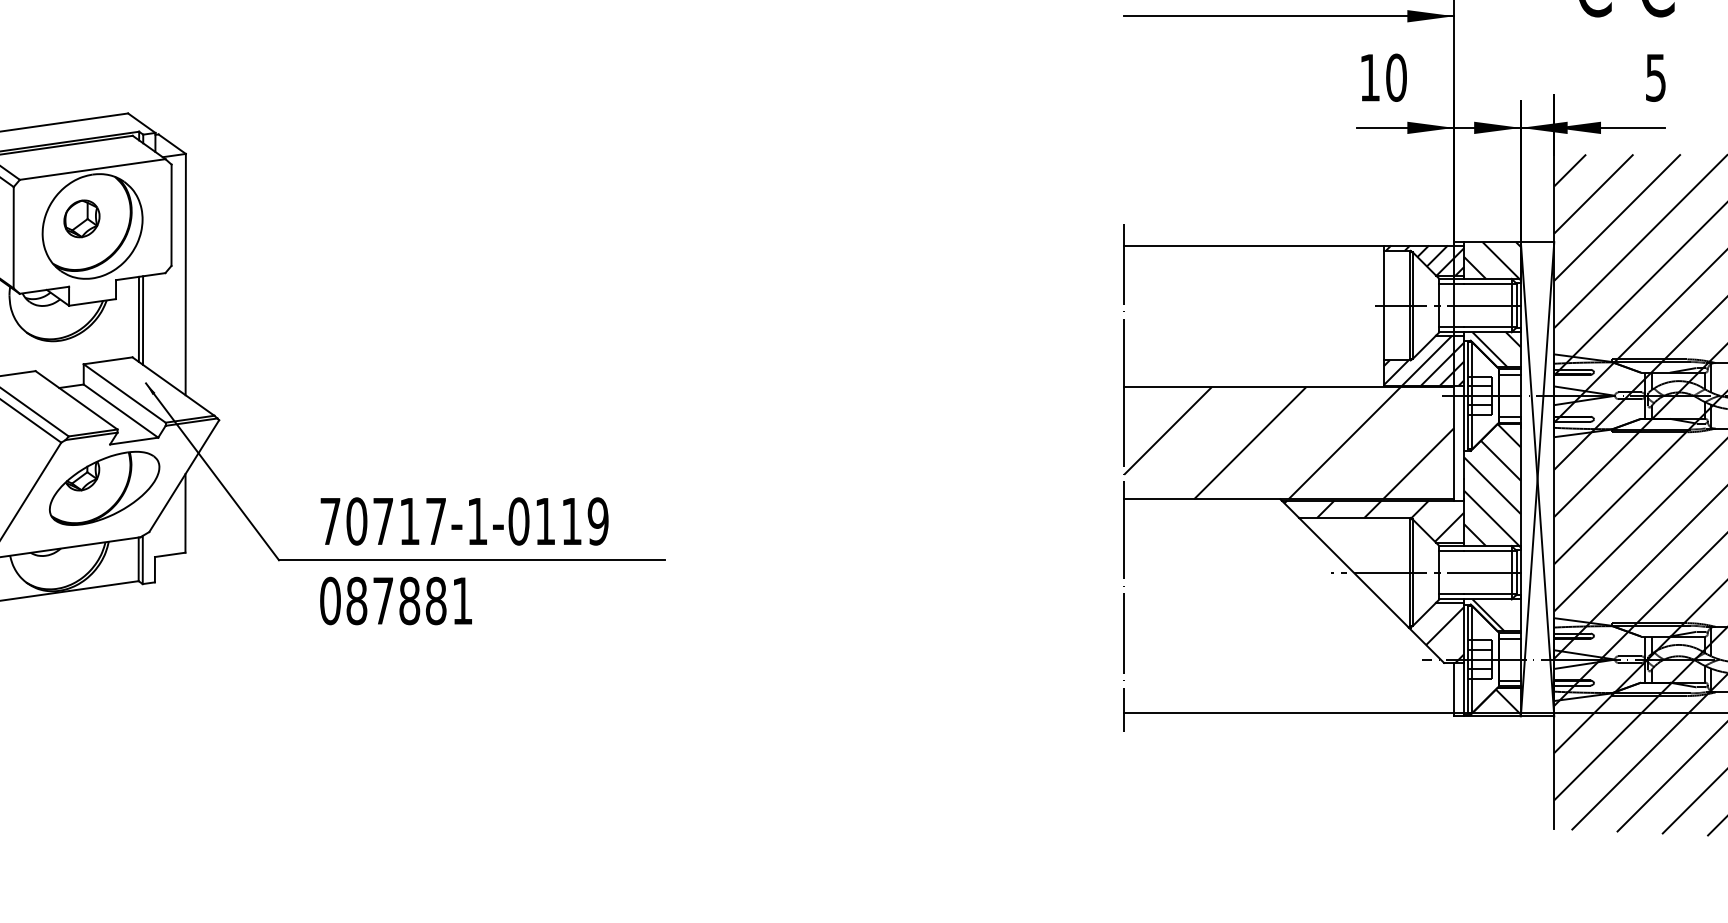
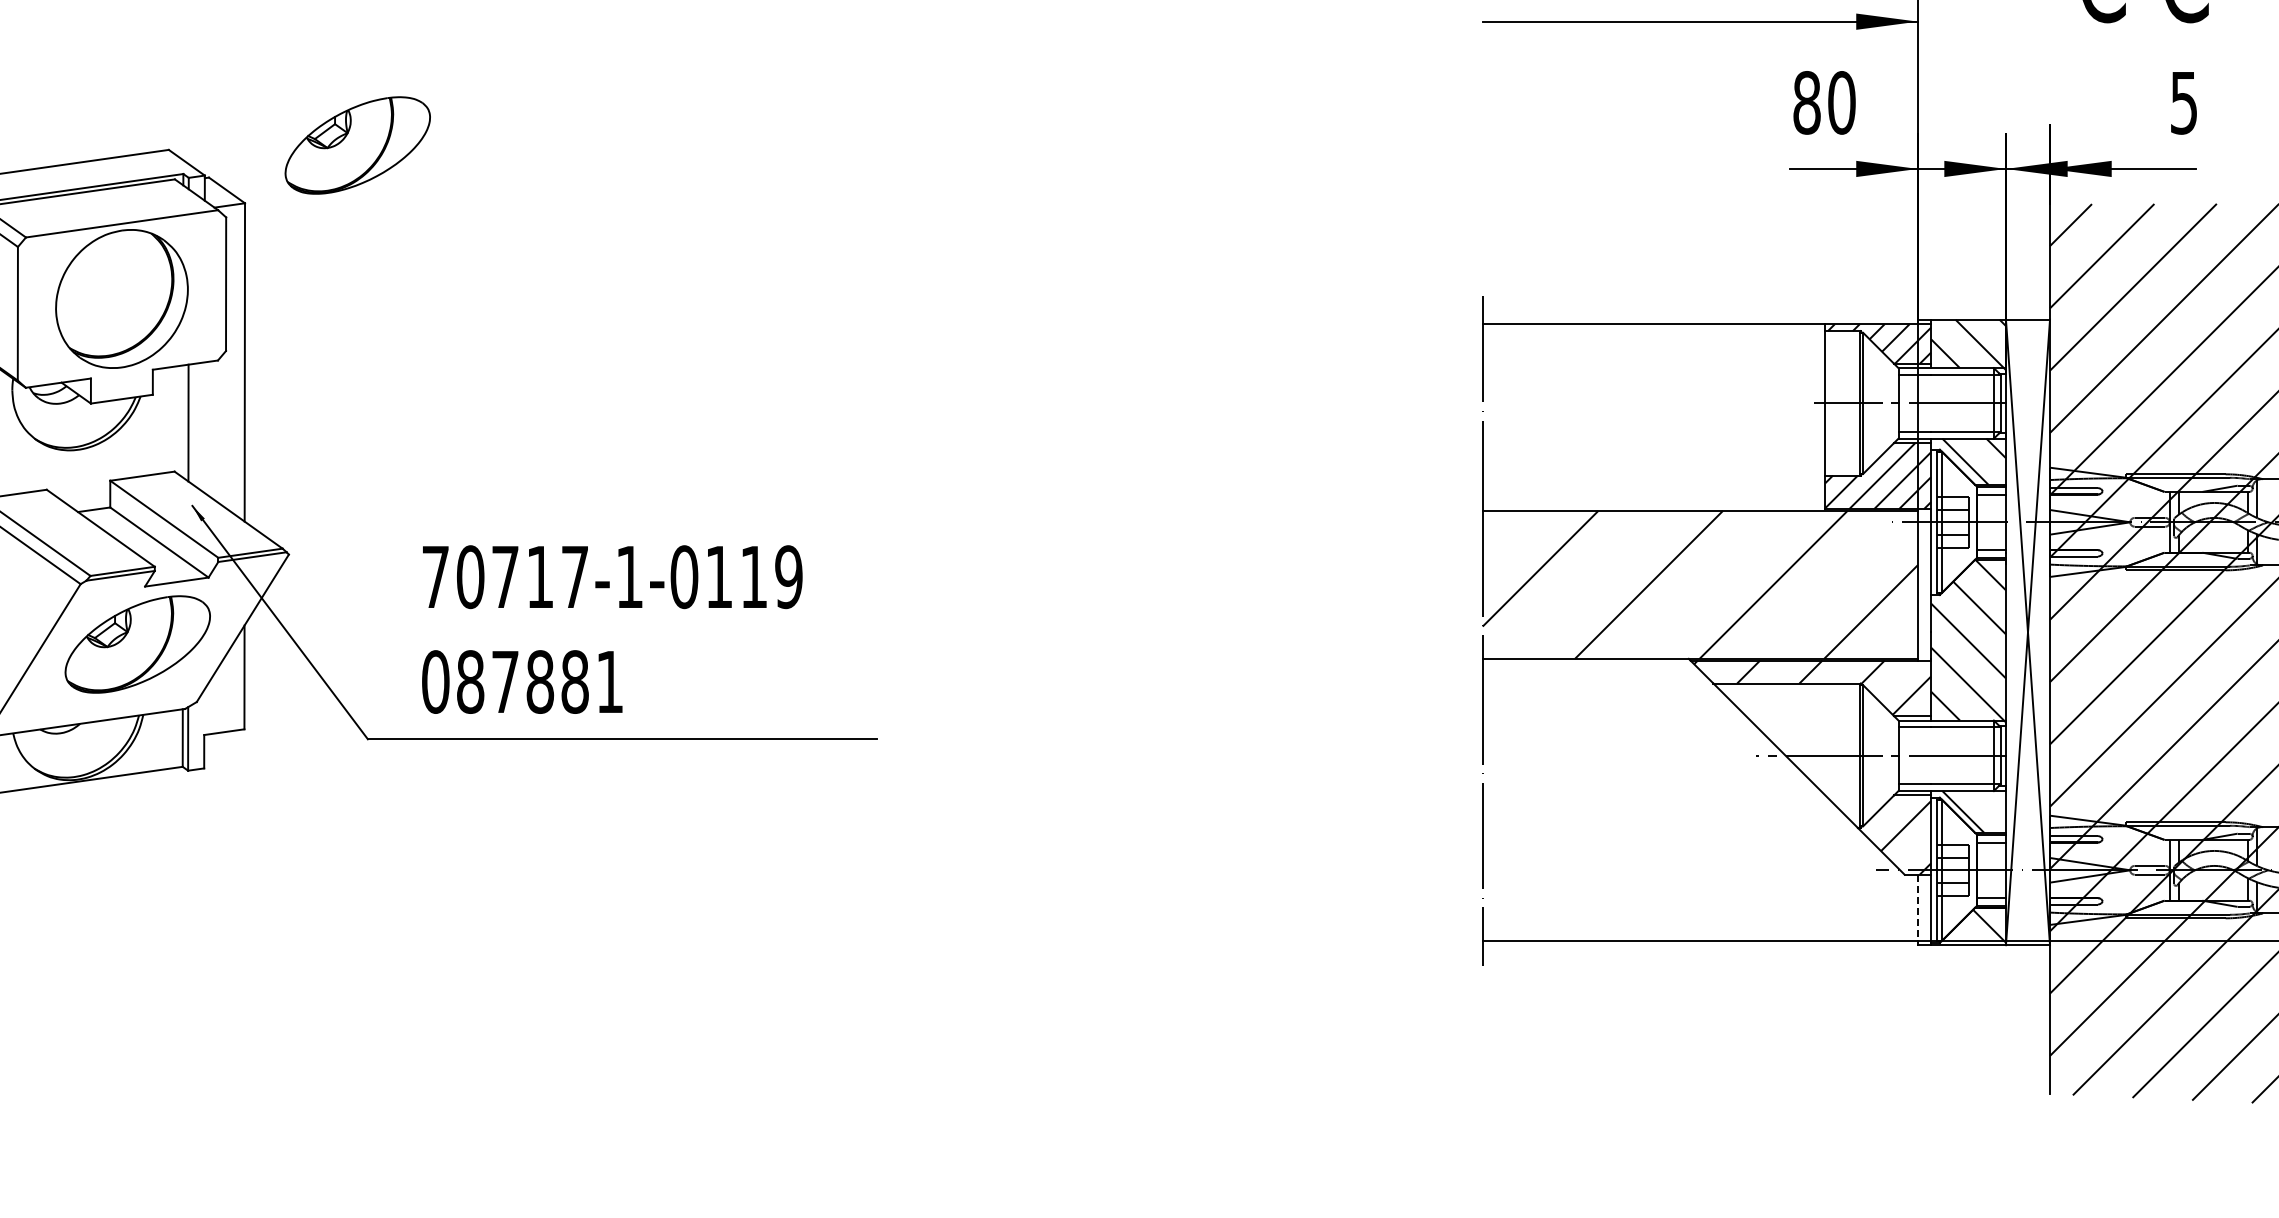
text: (1369, 77) -> (1806, 102), 10 -> 80
part: (271, 110) -> (357, 145), added
part: (81, 218) -> (107, 288), removed
line: (139, 319) -> (183, 421), removed
text: (464, 561) -> (612, 629), moved
line: (1453, 688) -> (1917, 908), solid -> dashed

